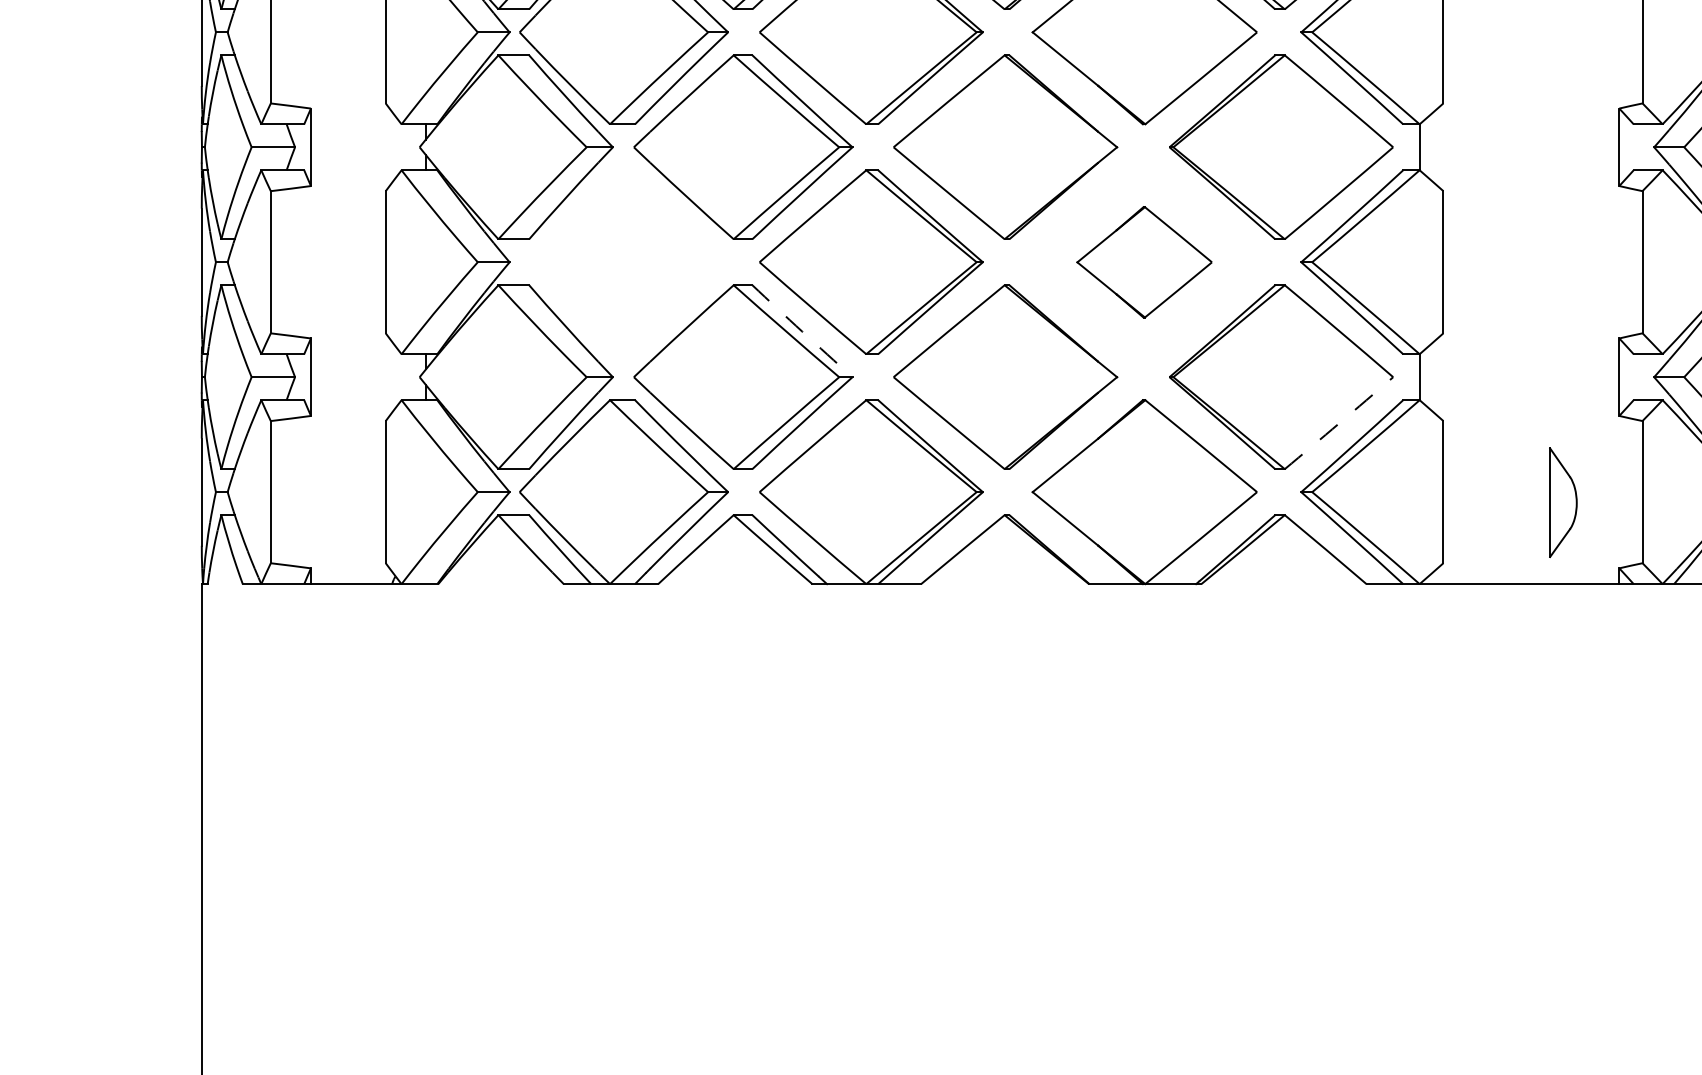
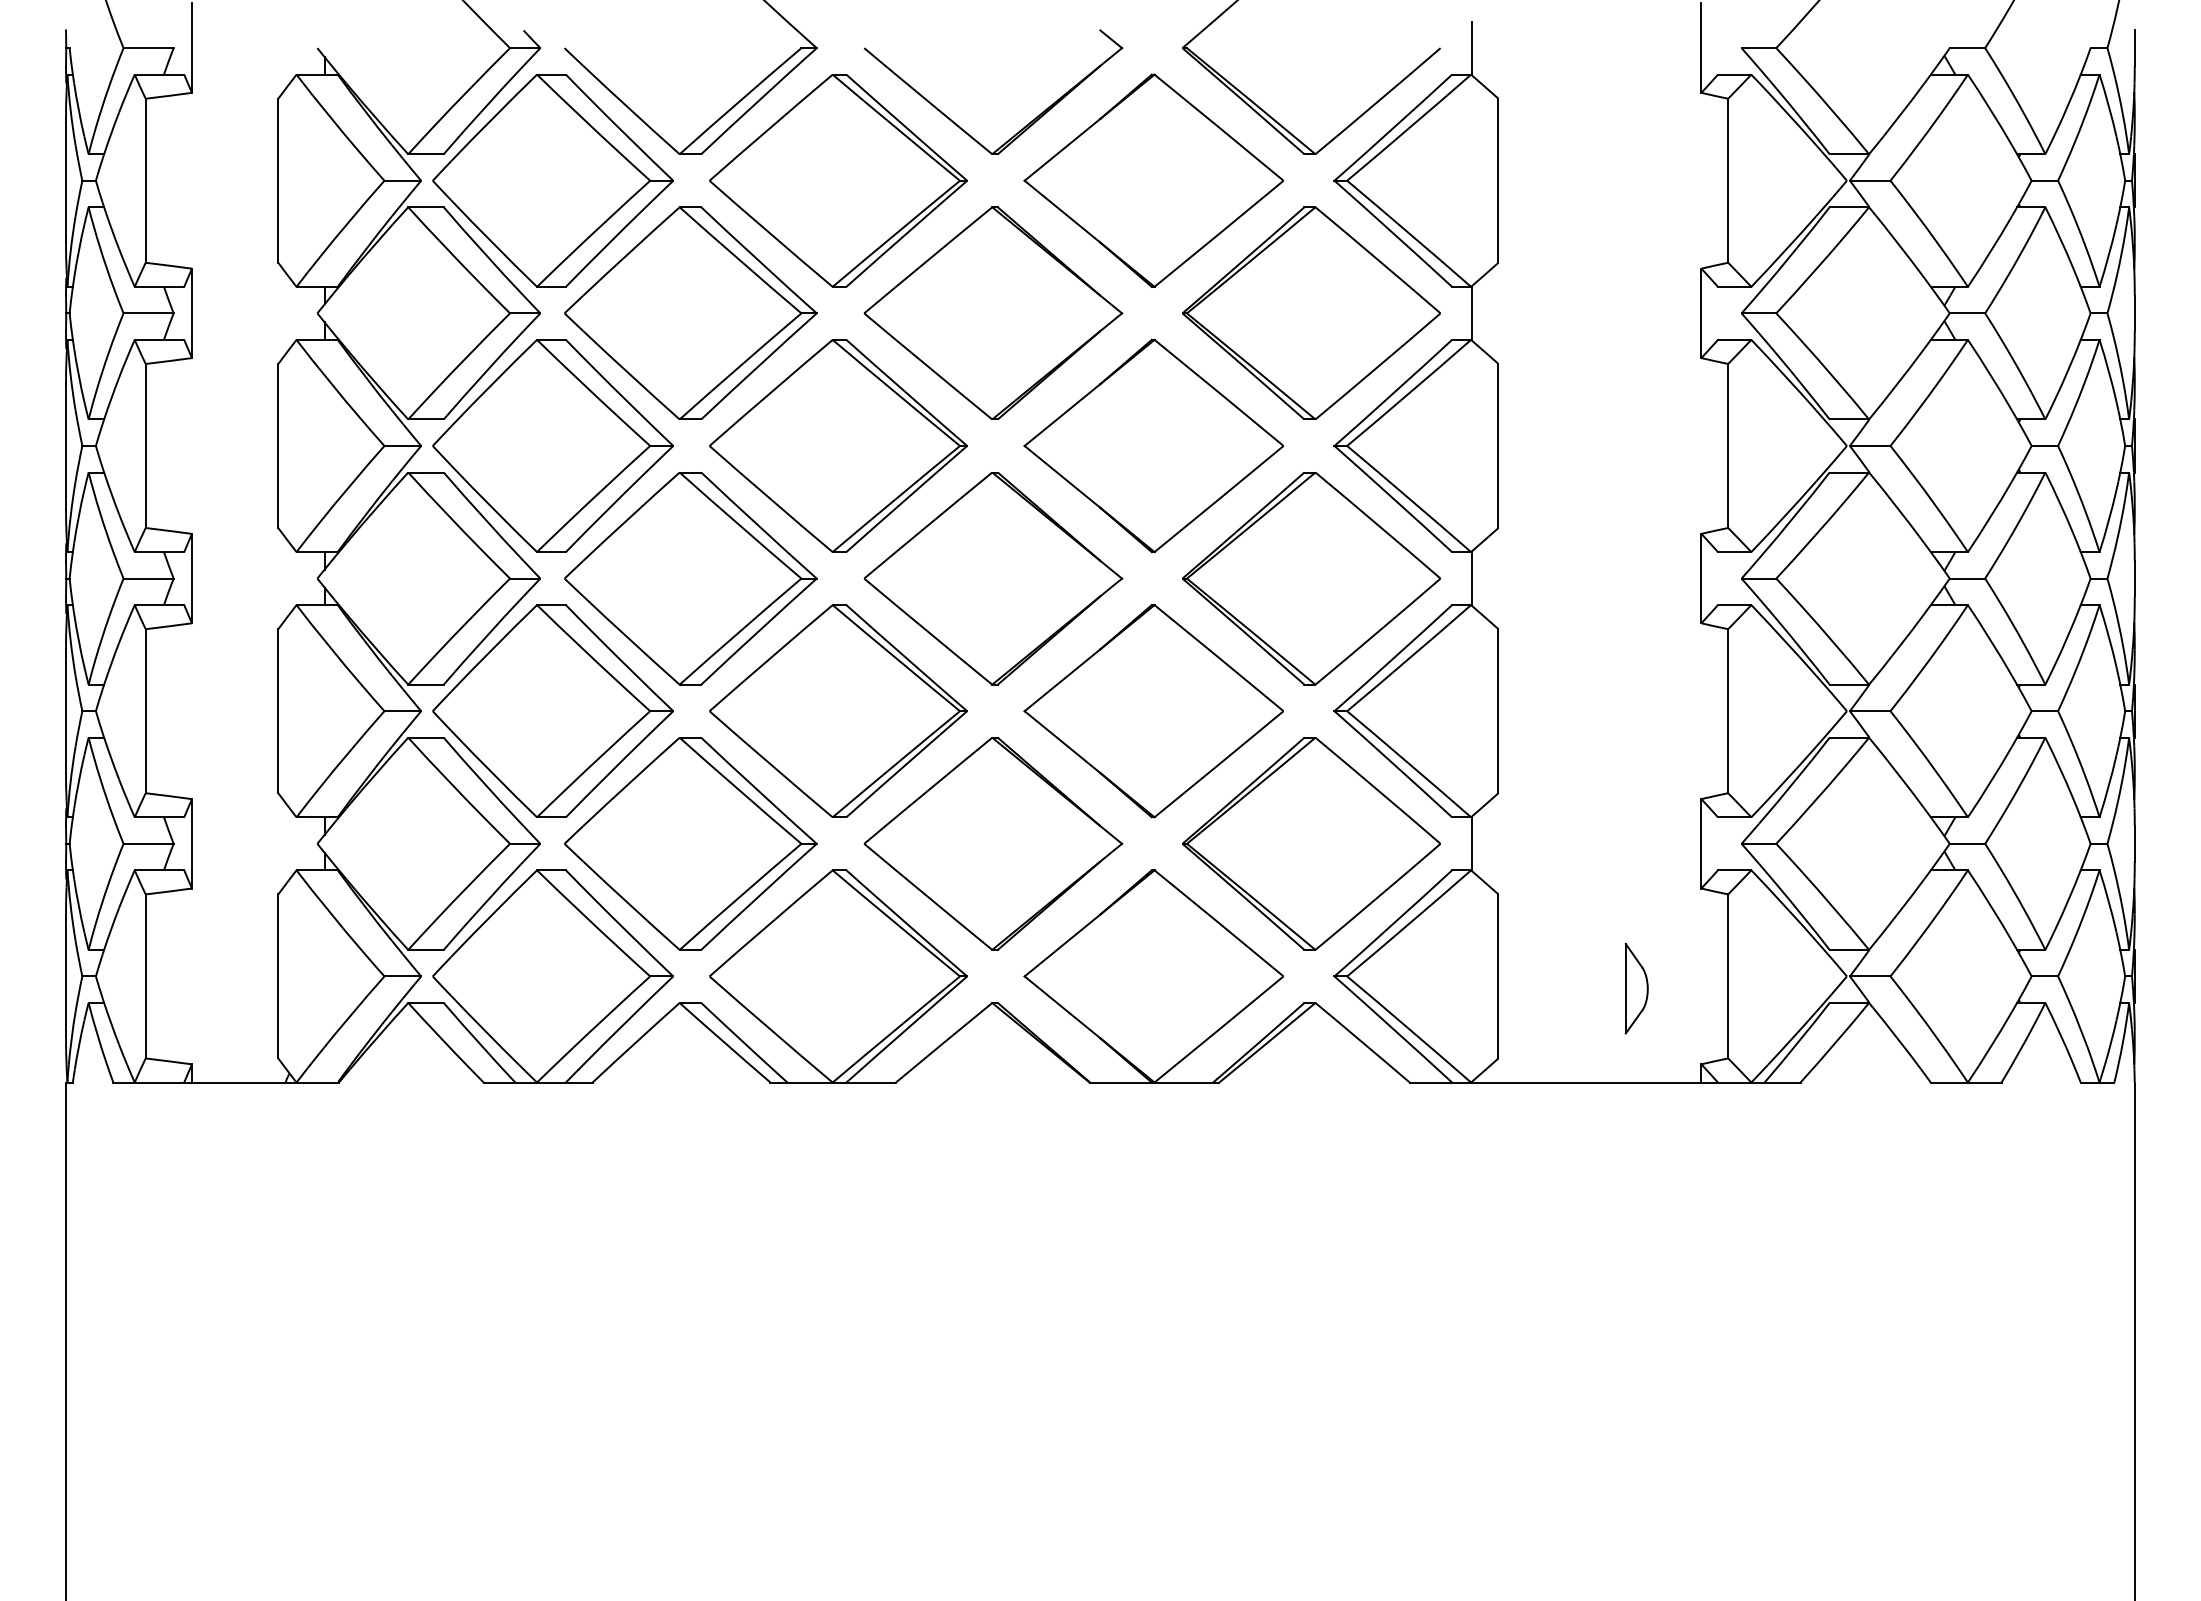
part: (623, 261) -> (552, 710), added
part: (1144, 262) -> (1153, 711), size x1.67
arc: (802, 331) -> (758, 791), dashed -> solid
arc: (1339, 423) -> (1378, 897), dashed -> solid
part: (1563, 502) -> (1636, 988), size x0.71

